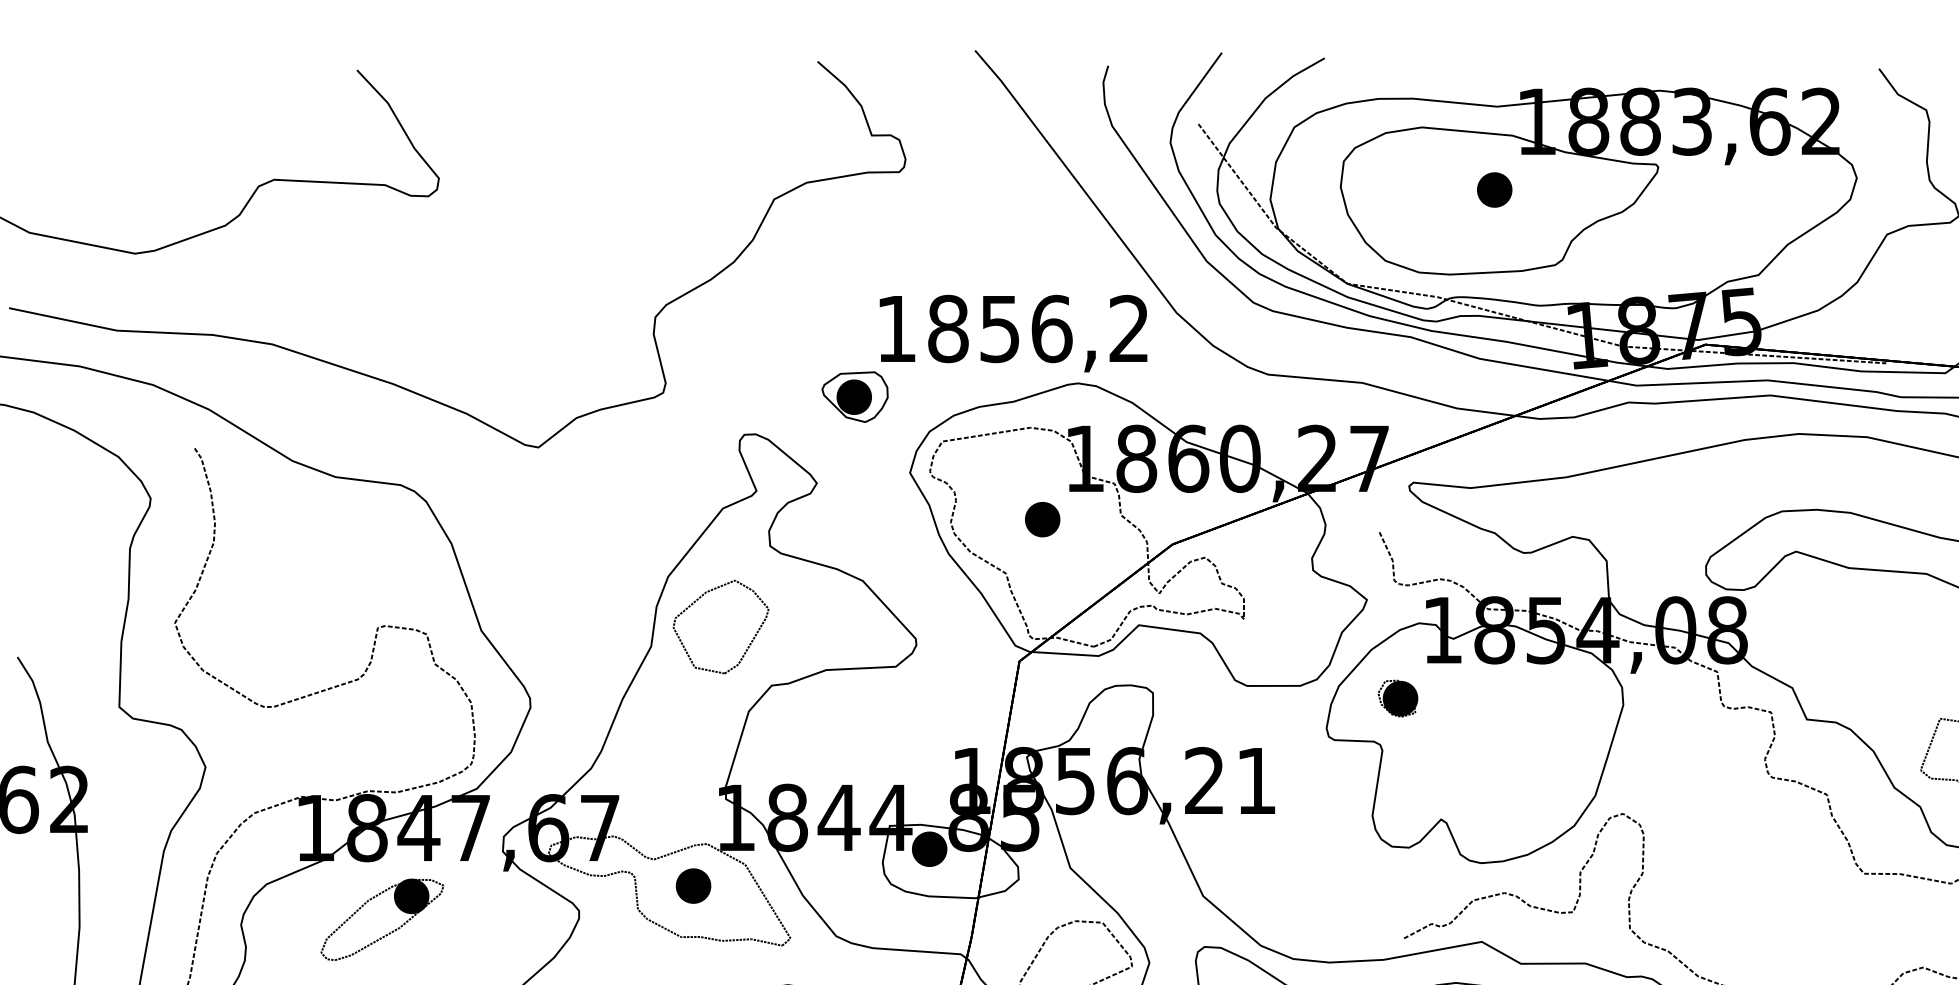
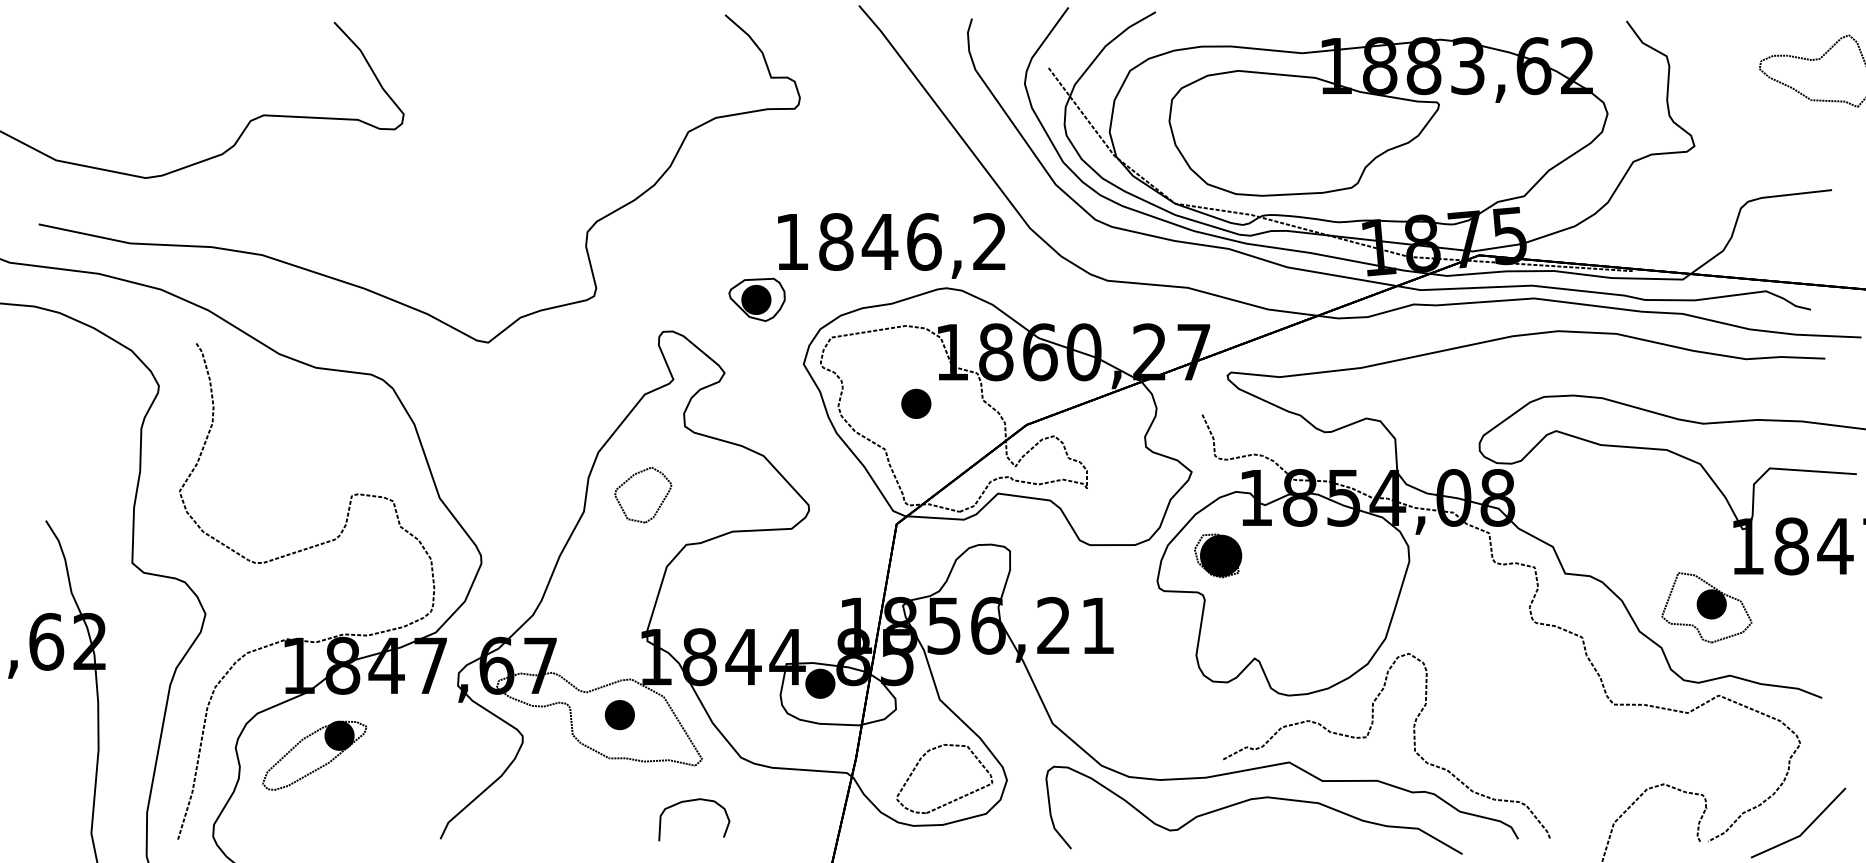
part: (1495, 189) -> (1300, 123), removed
text: (999, 329) -> (879, 242), 1856,2 -> 1846,2
part: (721, 626) -> (643, 494), size x0.7
part: (1397, 698) -> (1217, 555), size x1.4
part: (382, 919) -> (314, 755), moved

